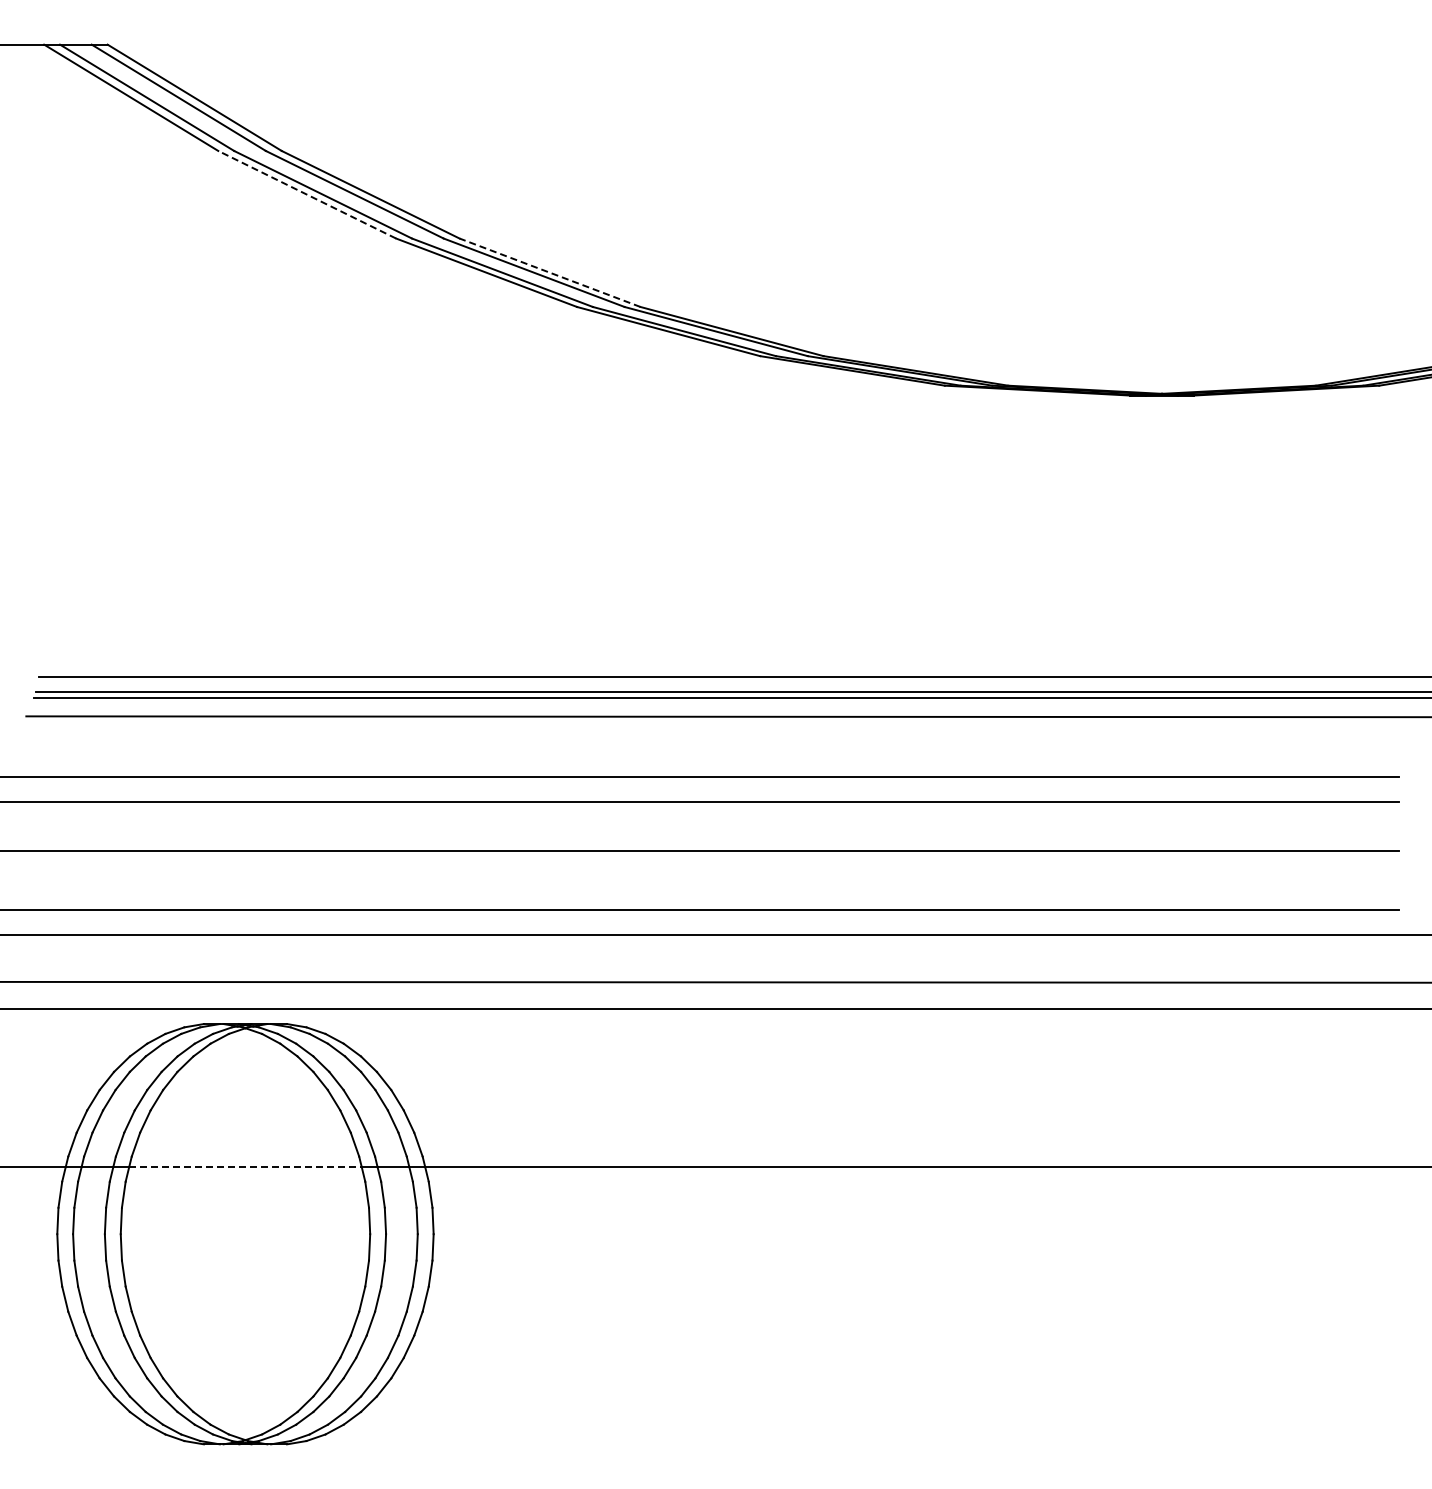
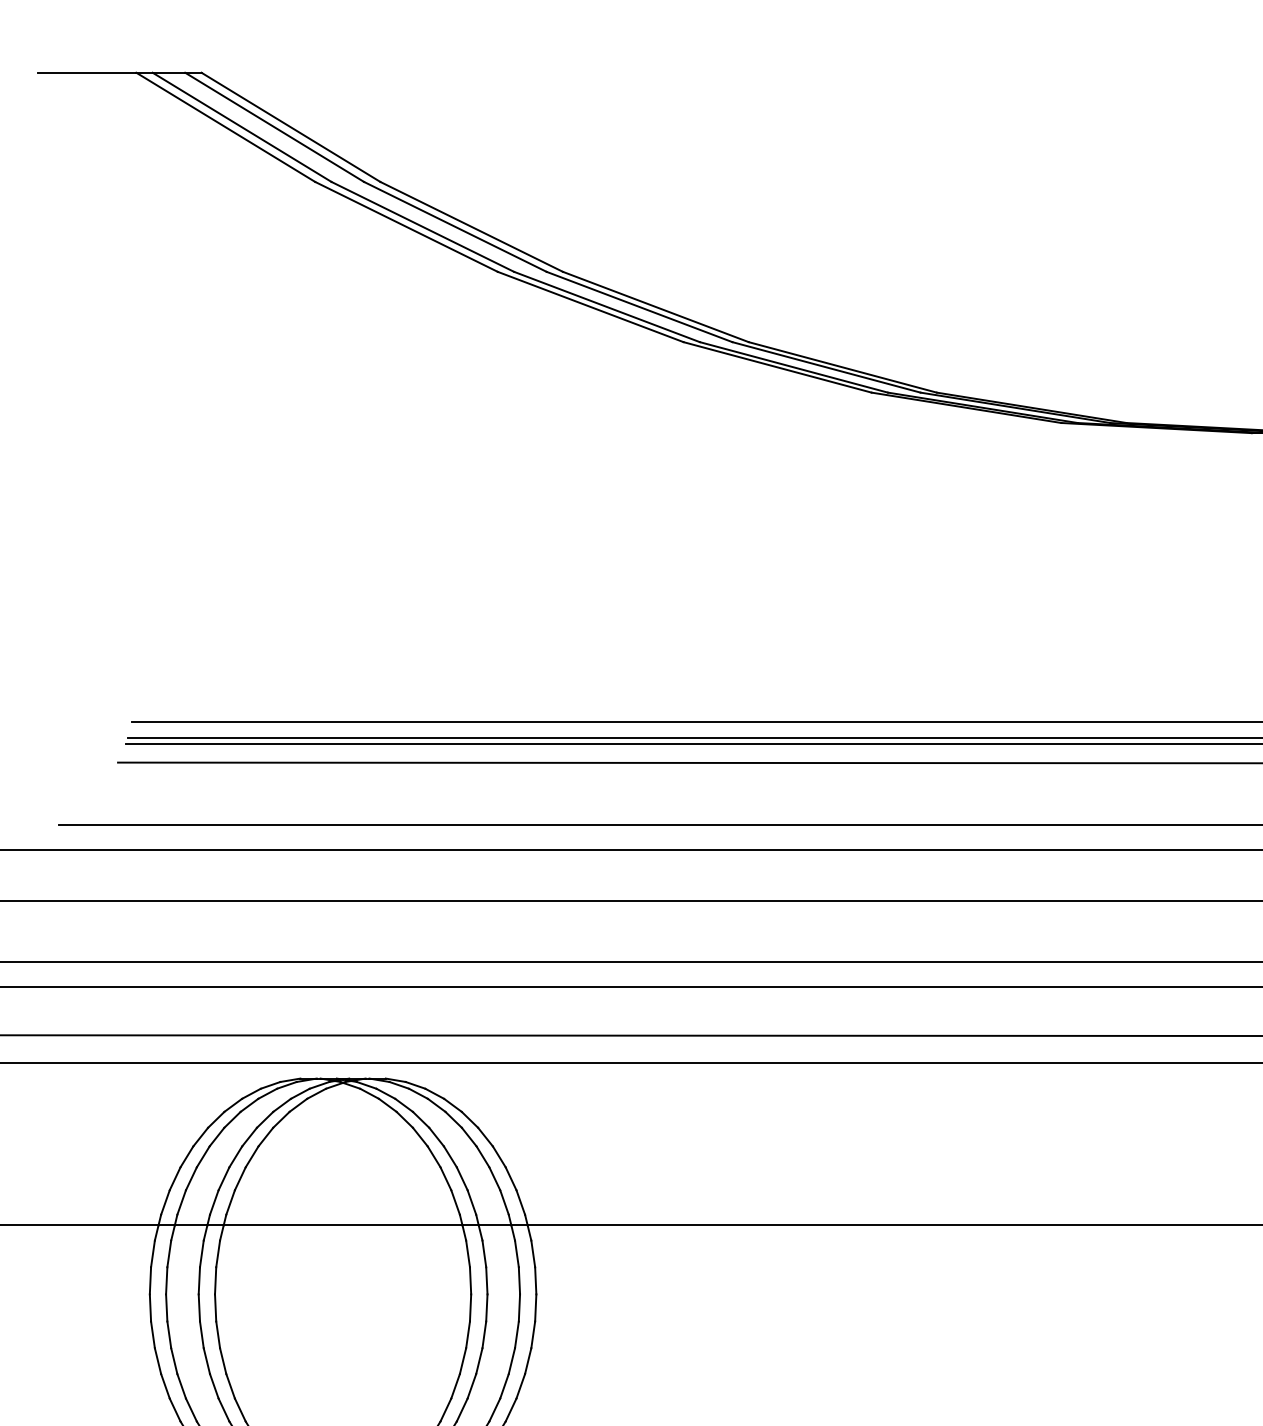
line: (306, 194) -> (405, 226), dashed -> solid
line: (550, 272) -> (656, 306), dashed -> solid
line: (245, 1167) -> (343, 1225), dashed -> solid

